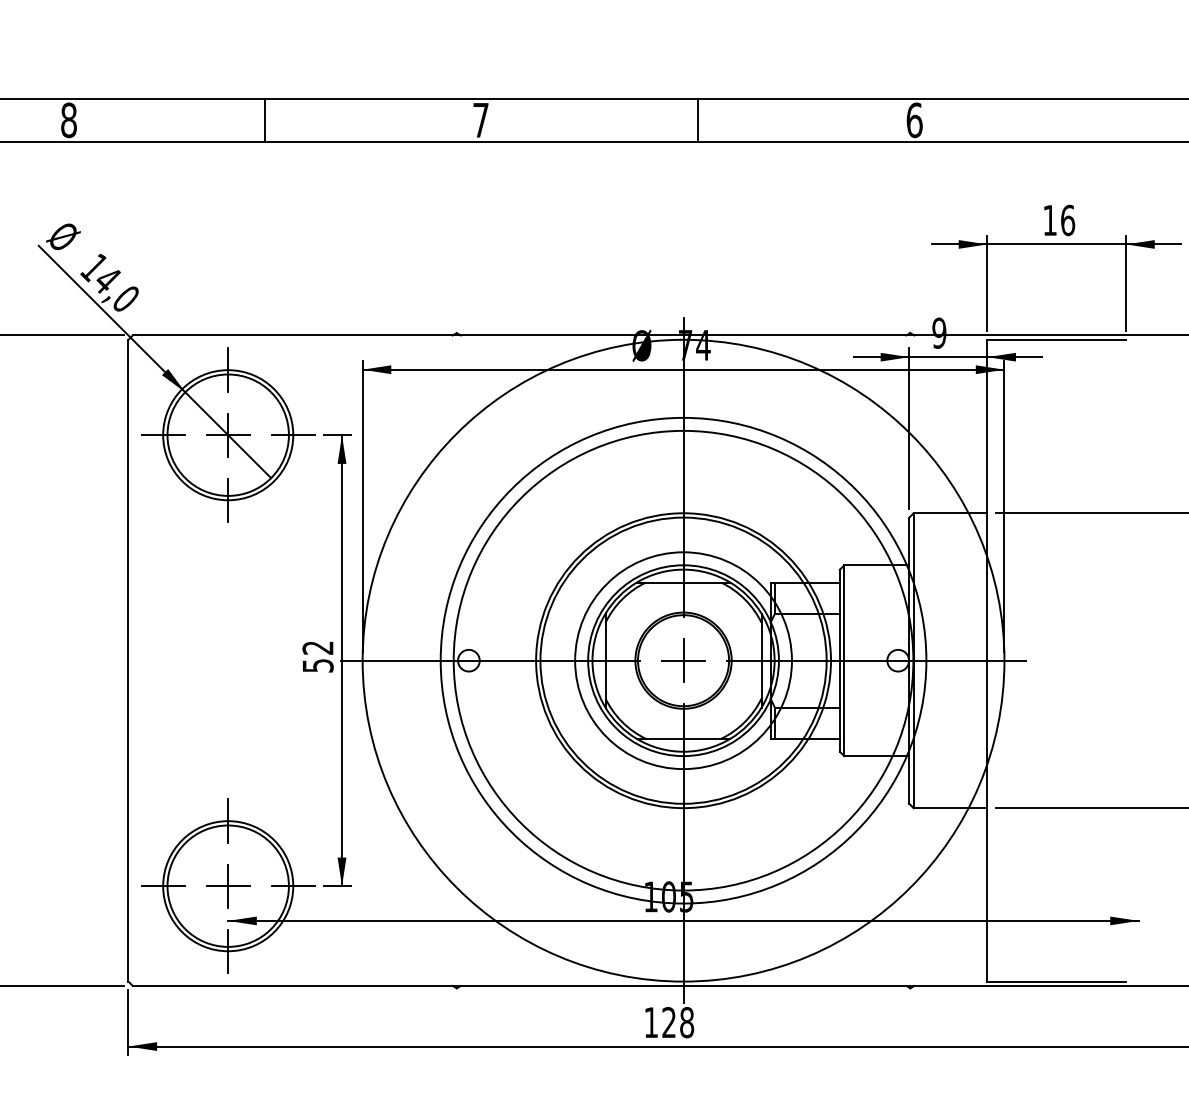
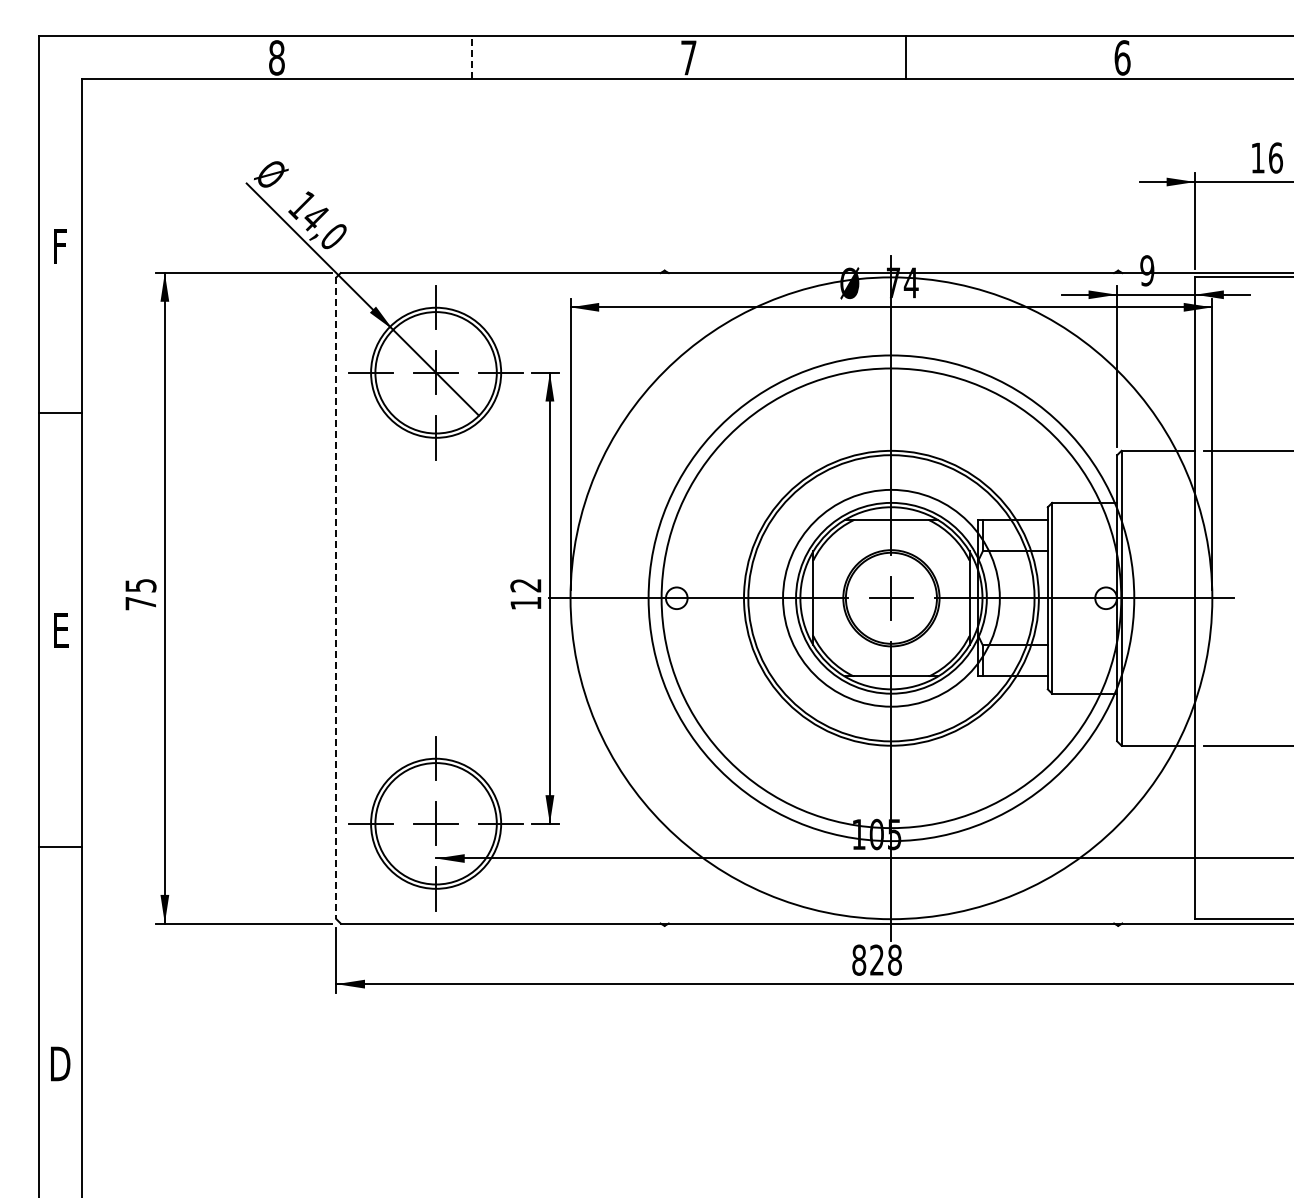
line: (264, 119) -> (472, 57), solid -> dashed
line: (128, 660) -> (336, 598), solid -> dashed
text: (317, 665) -> (525, 603), 52 -> 12
text: (651, 1021) -> (859, 959), 128 -> 828

